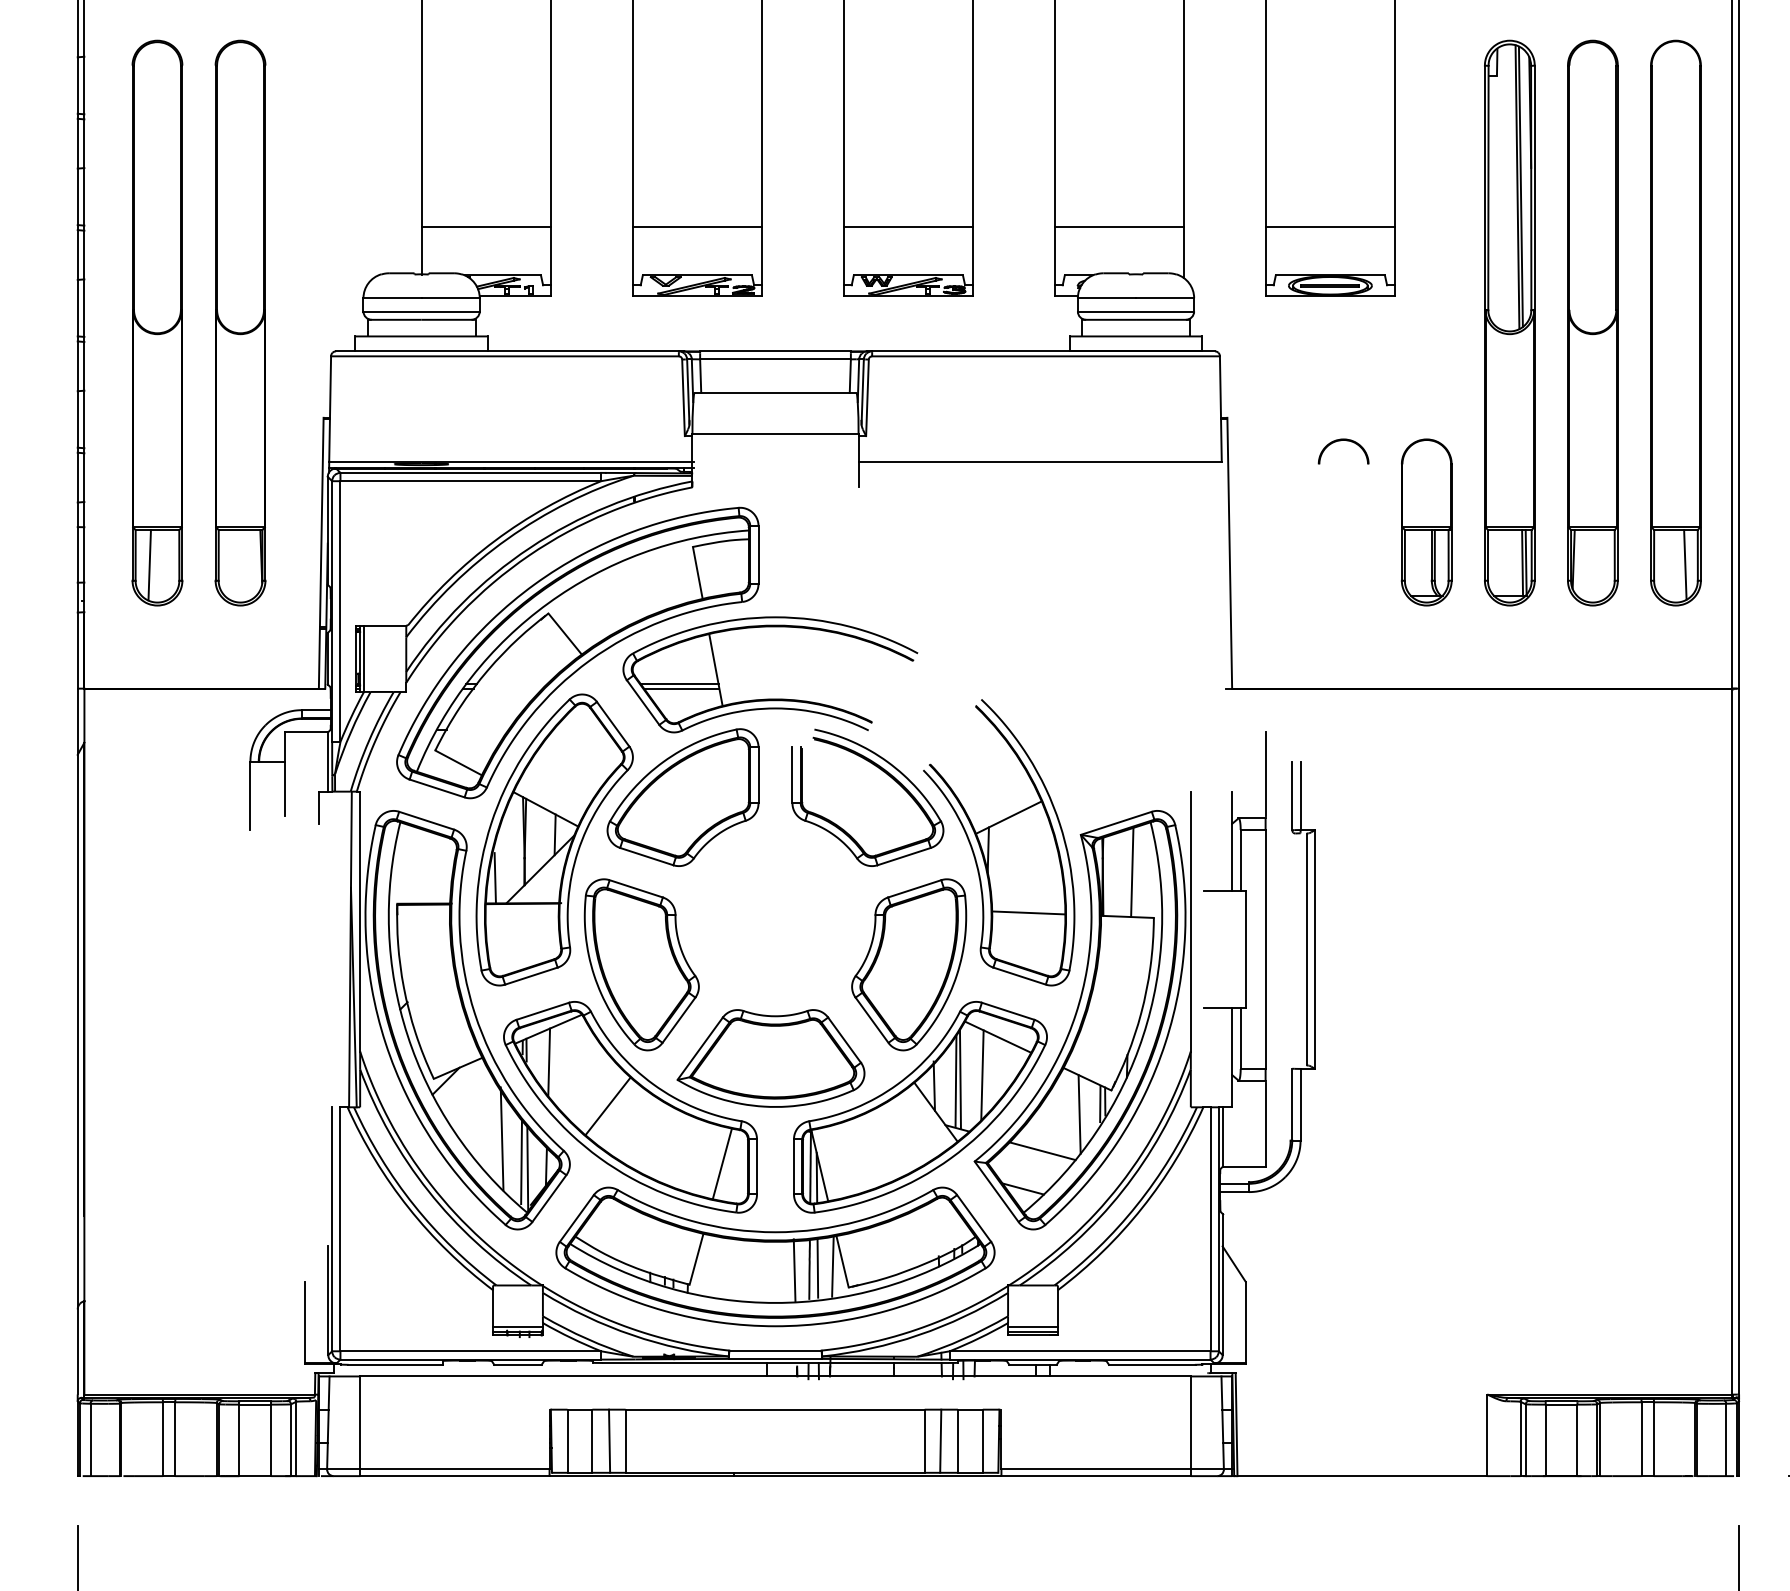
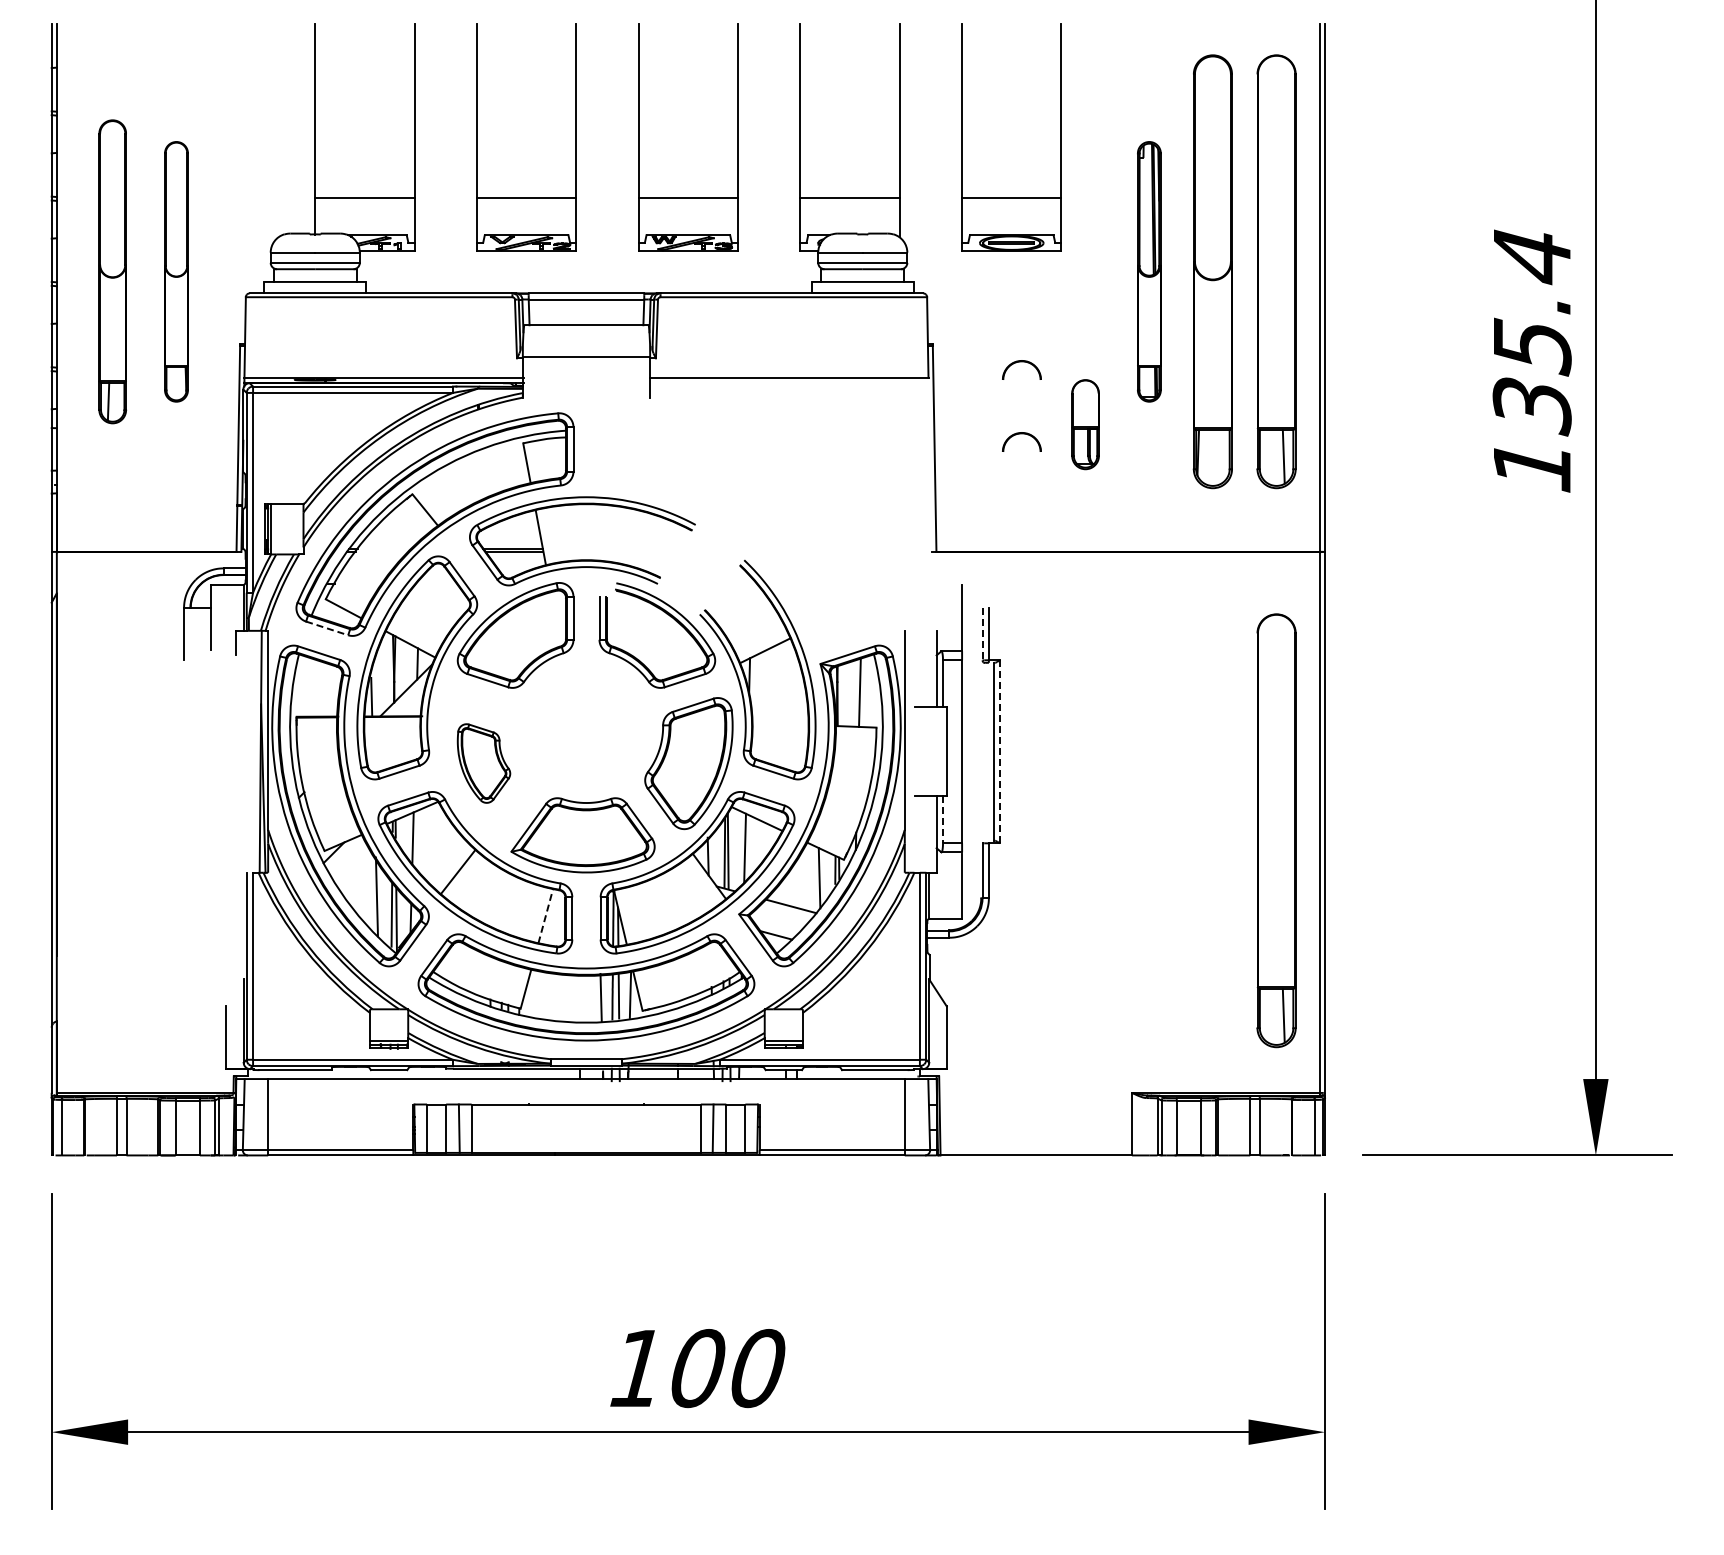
part: (157, 322) -> (112, 271), size x0.7
part: (240, 322) -> (176, 271), size x0.6
part: (1510, 322) -> (1149, 271), size x0.6
part: (1426, 522) -> (1085, 424), size x0.7
part: (1343, 535) -> (1021, 434), added
line: (437, 788) -> (327, 628), solid -> dashed
line: (1292, 796) -> (982, 634), solid -> dashed
line: (1028, 912) -> (780, 723), removed
line: (1314, 949) -> (999, 751), solid -> dashed
part: (641, 964) -> (483, 763), size x0.6
line: (1241, 1037) -> (943, 819), solid -> dashed
part: (1675, 1052) -> (1276, 830), added
line: (722, 1163) -> (545, 915), solid -> dashed

